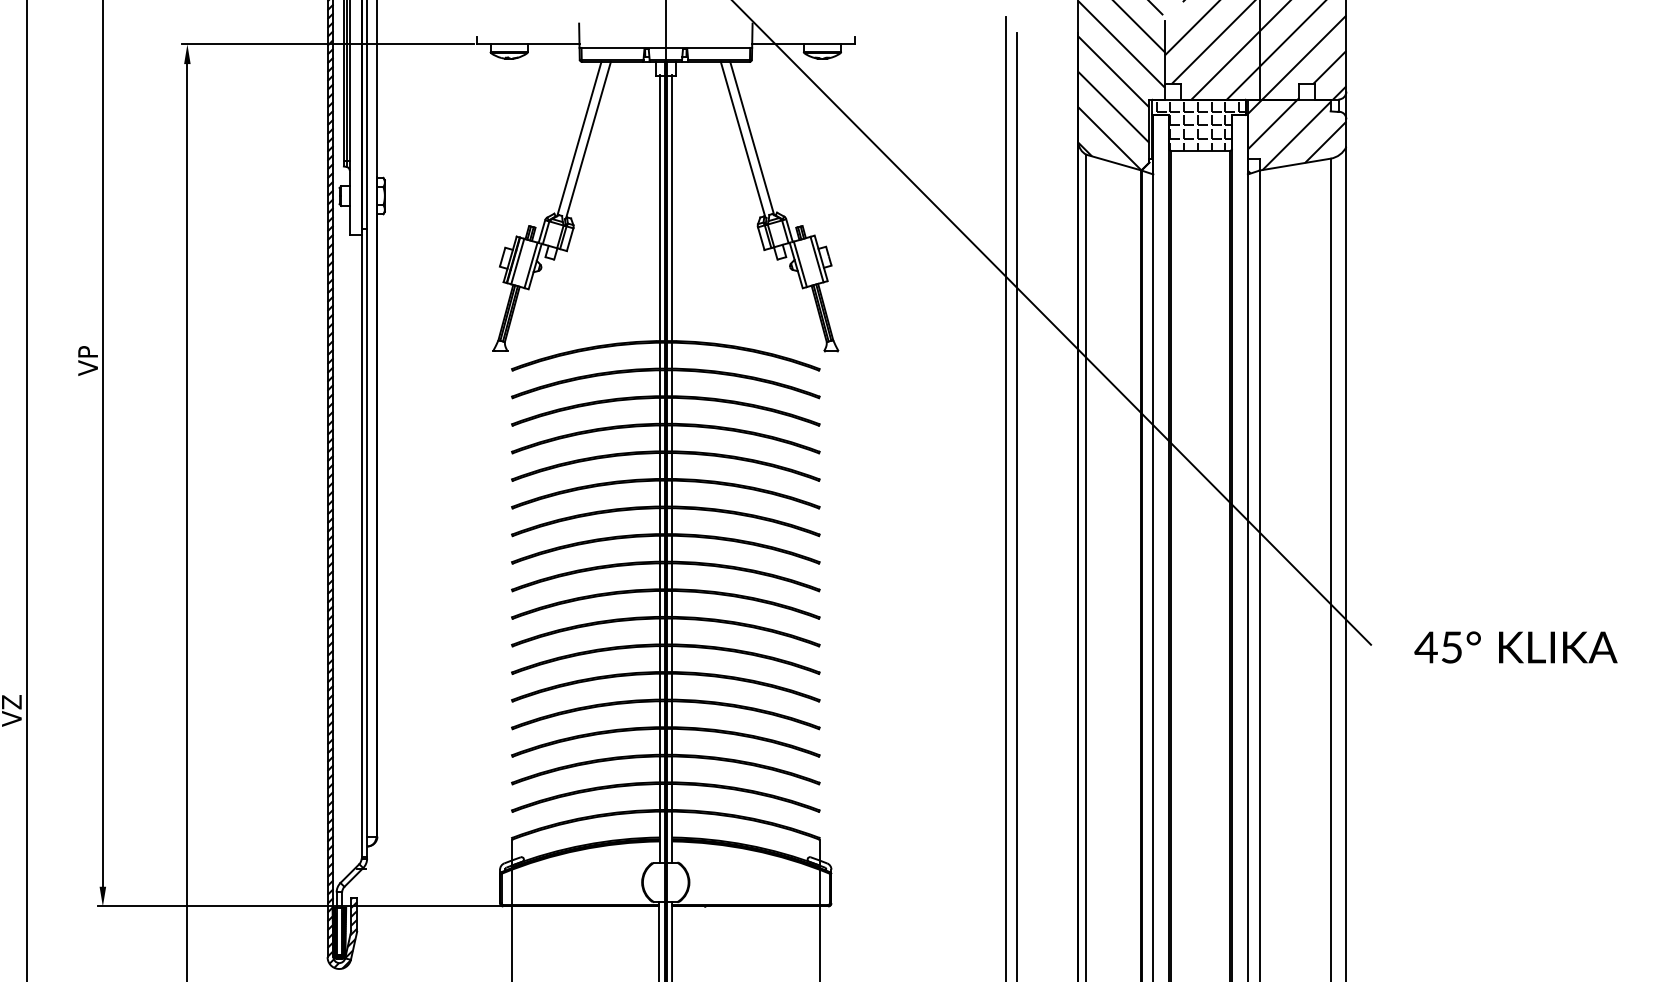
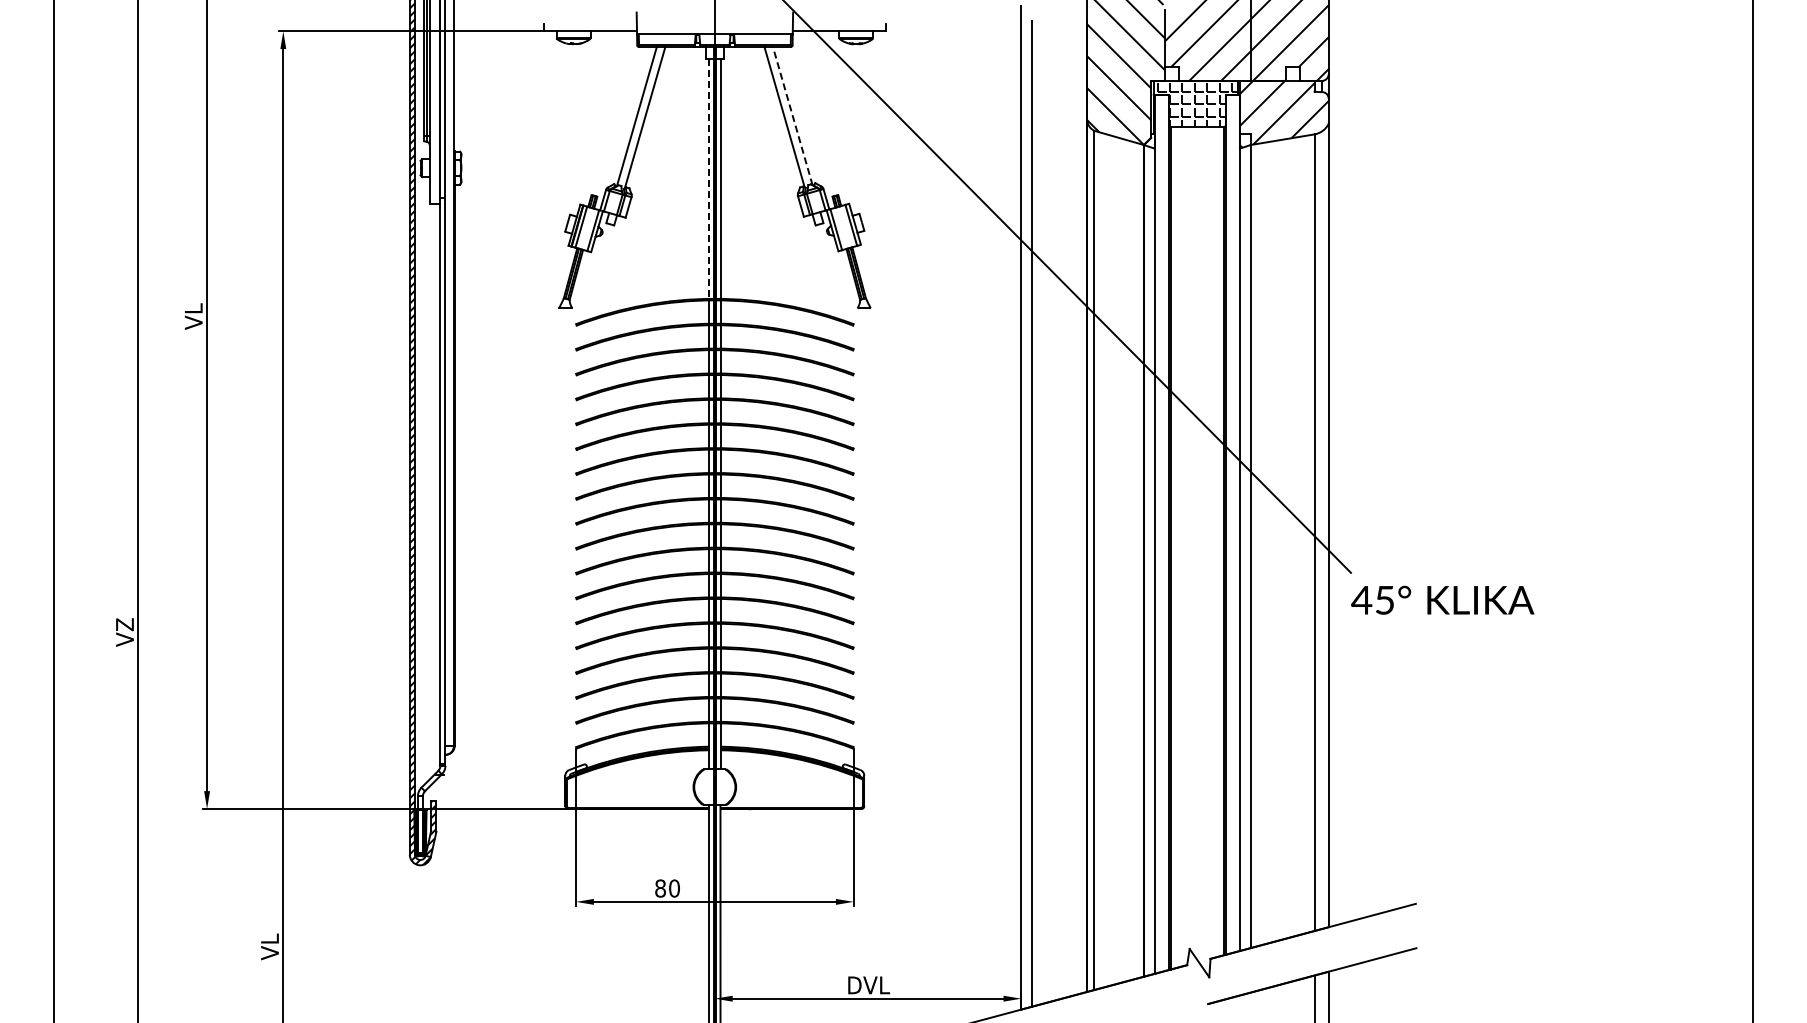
line: (751, 138) -> (792, 116), solid -> dashed
line: (659, 207) -> (709, 178), solid -> dashed
text: (87, 360) -> (193, 316), VP -> VL
text: (1515, 646) -> (1442, 599), moved

